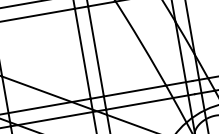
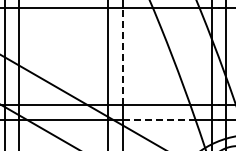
line: (95, 51) -> (122, 56), solid -> dashed
line: (139, 103) -> (159, 119), solid -> dashed

